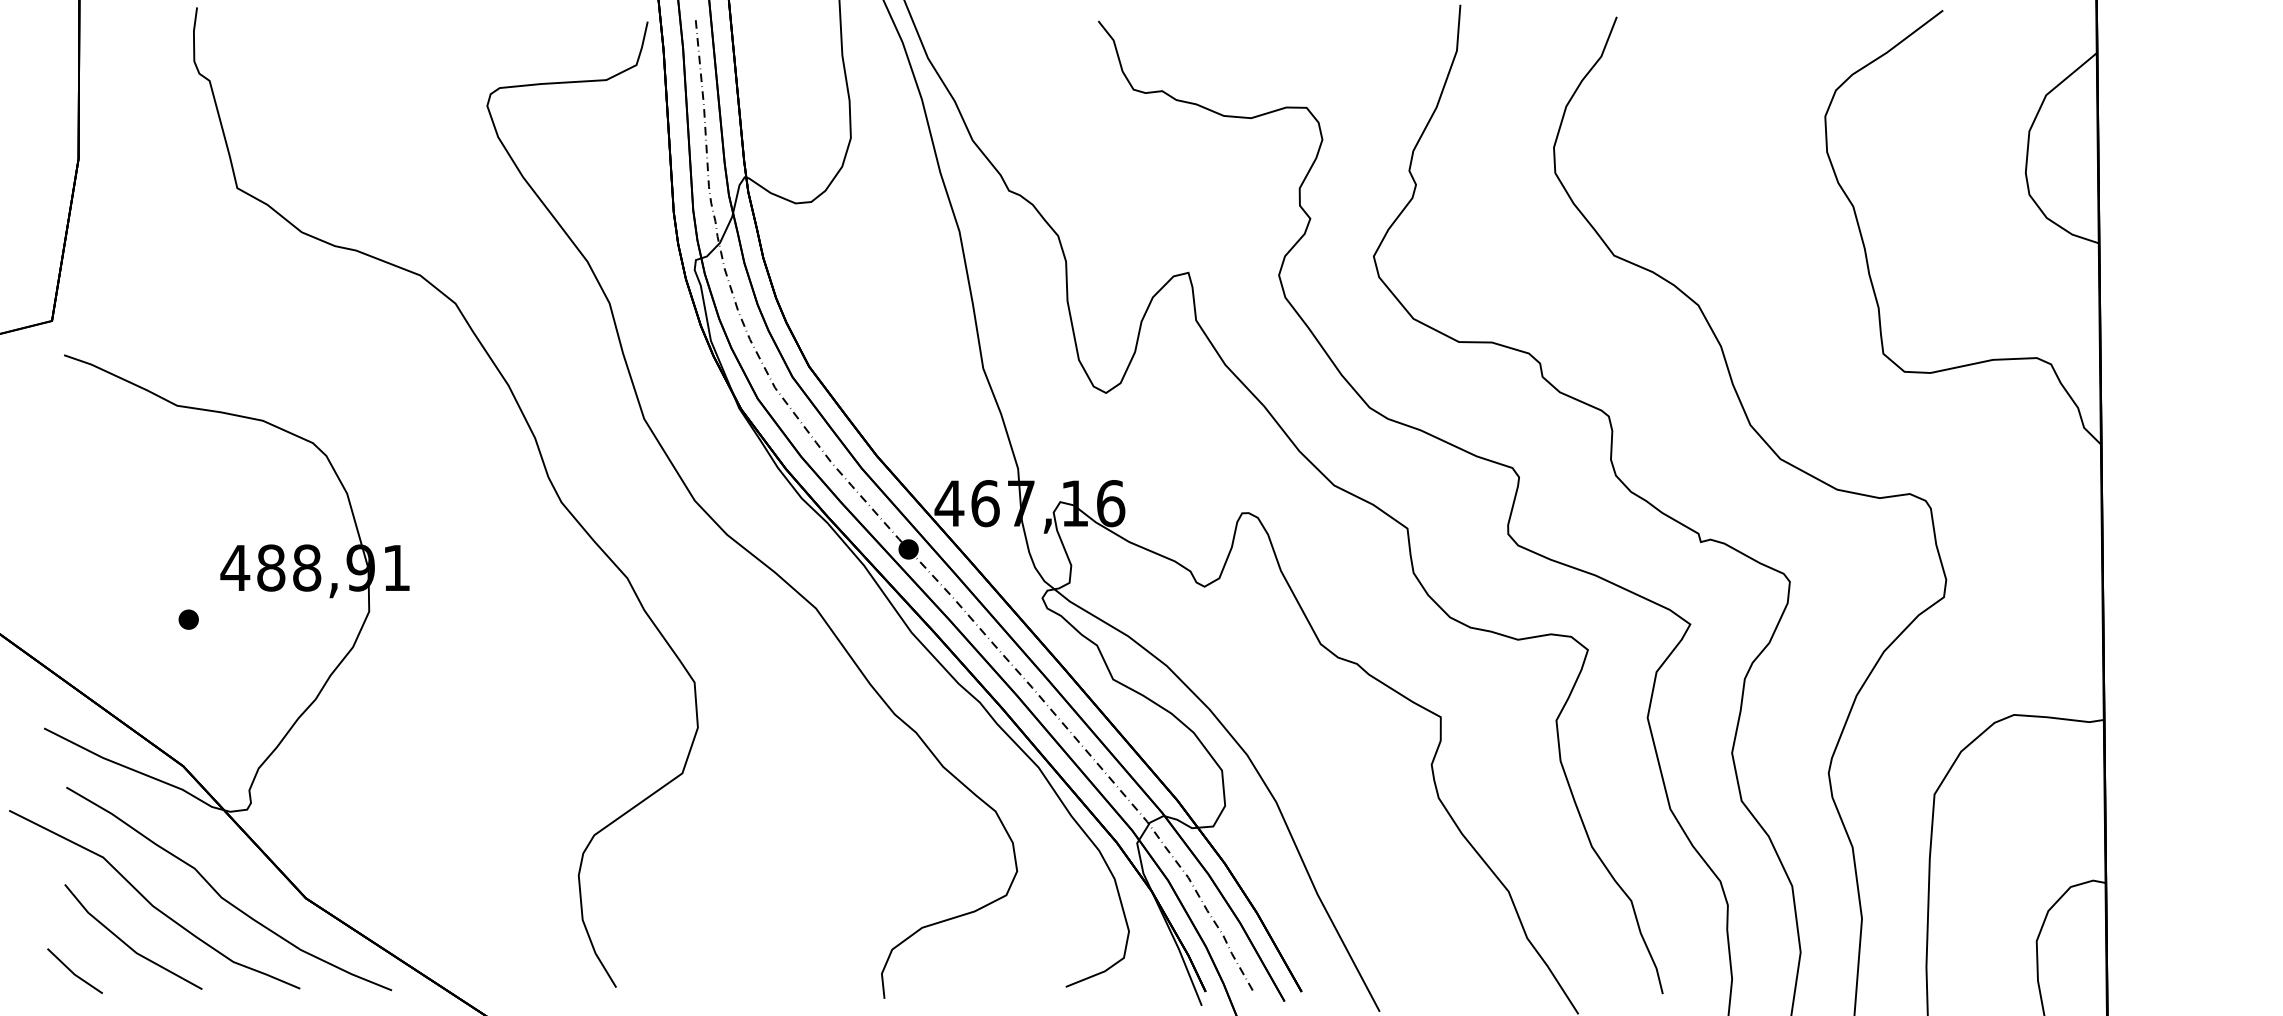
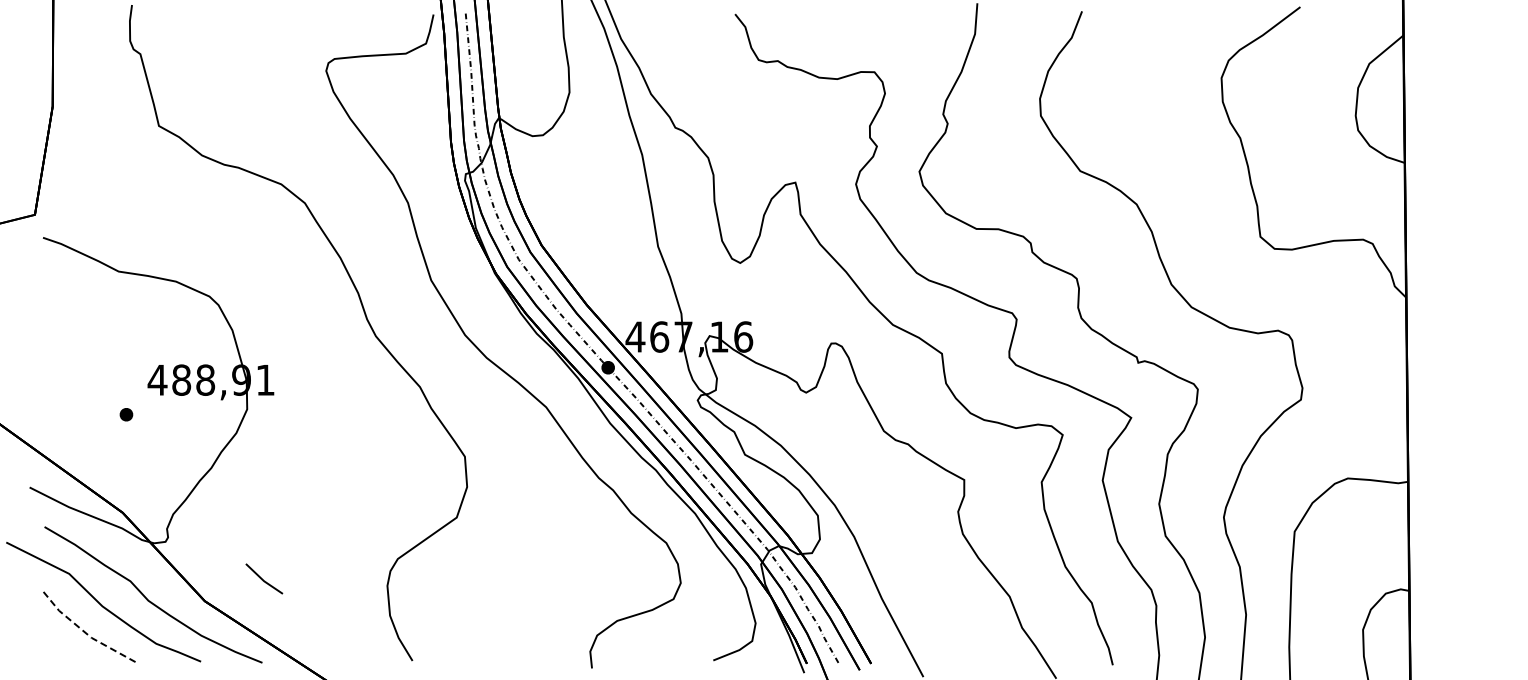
line: (127, 945) -> (85, 632), solid -> dashed
line: (73, 972) -> (263, 579), moved

